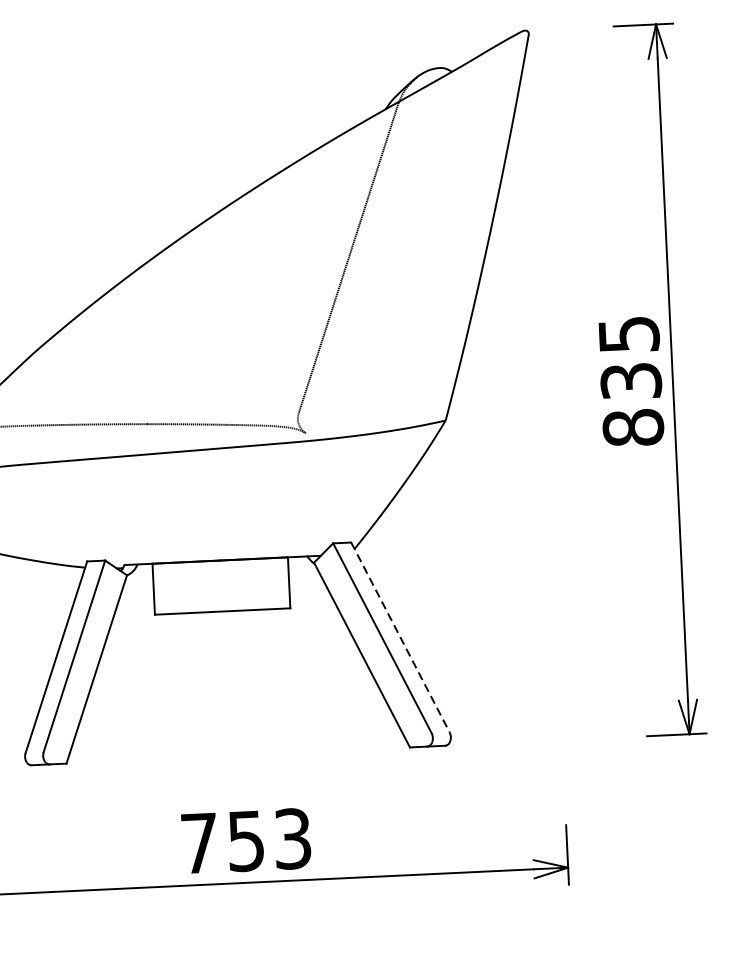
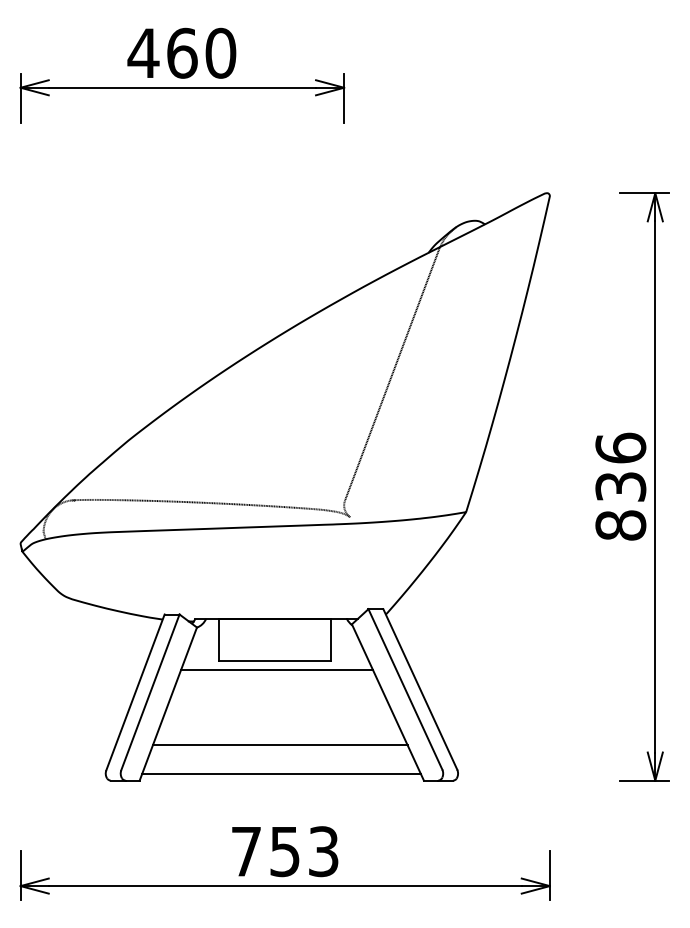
text: (628, 333) -> (620, 447), 835 -> 836
line: (225, 621) -> (276, 669), added
line: (400, 637) -> (420, 689), dashed -> solid
line: (233, 713) -> (279, 745), added
line: (237, 746) -> (281, 773), added

